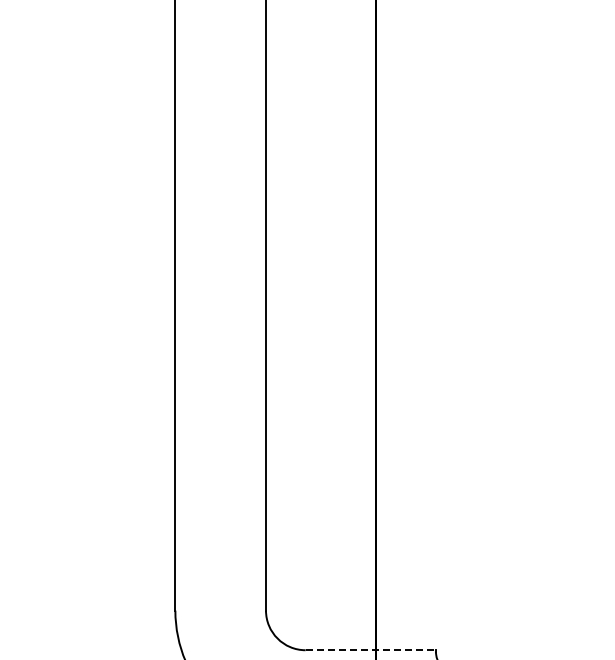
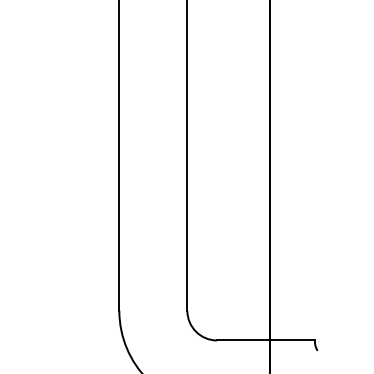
line: (371, 650) -> (266, 340), dashed -> solid

